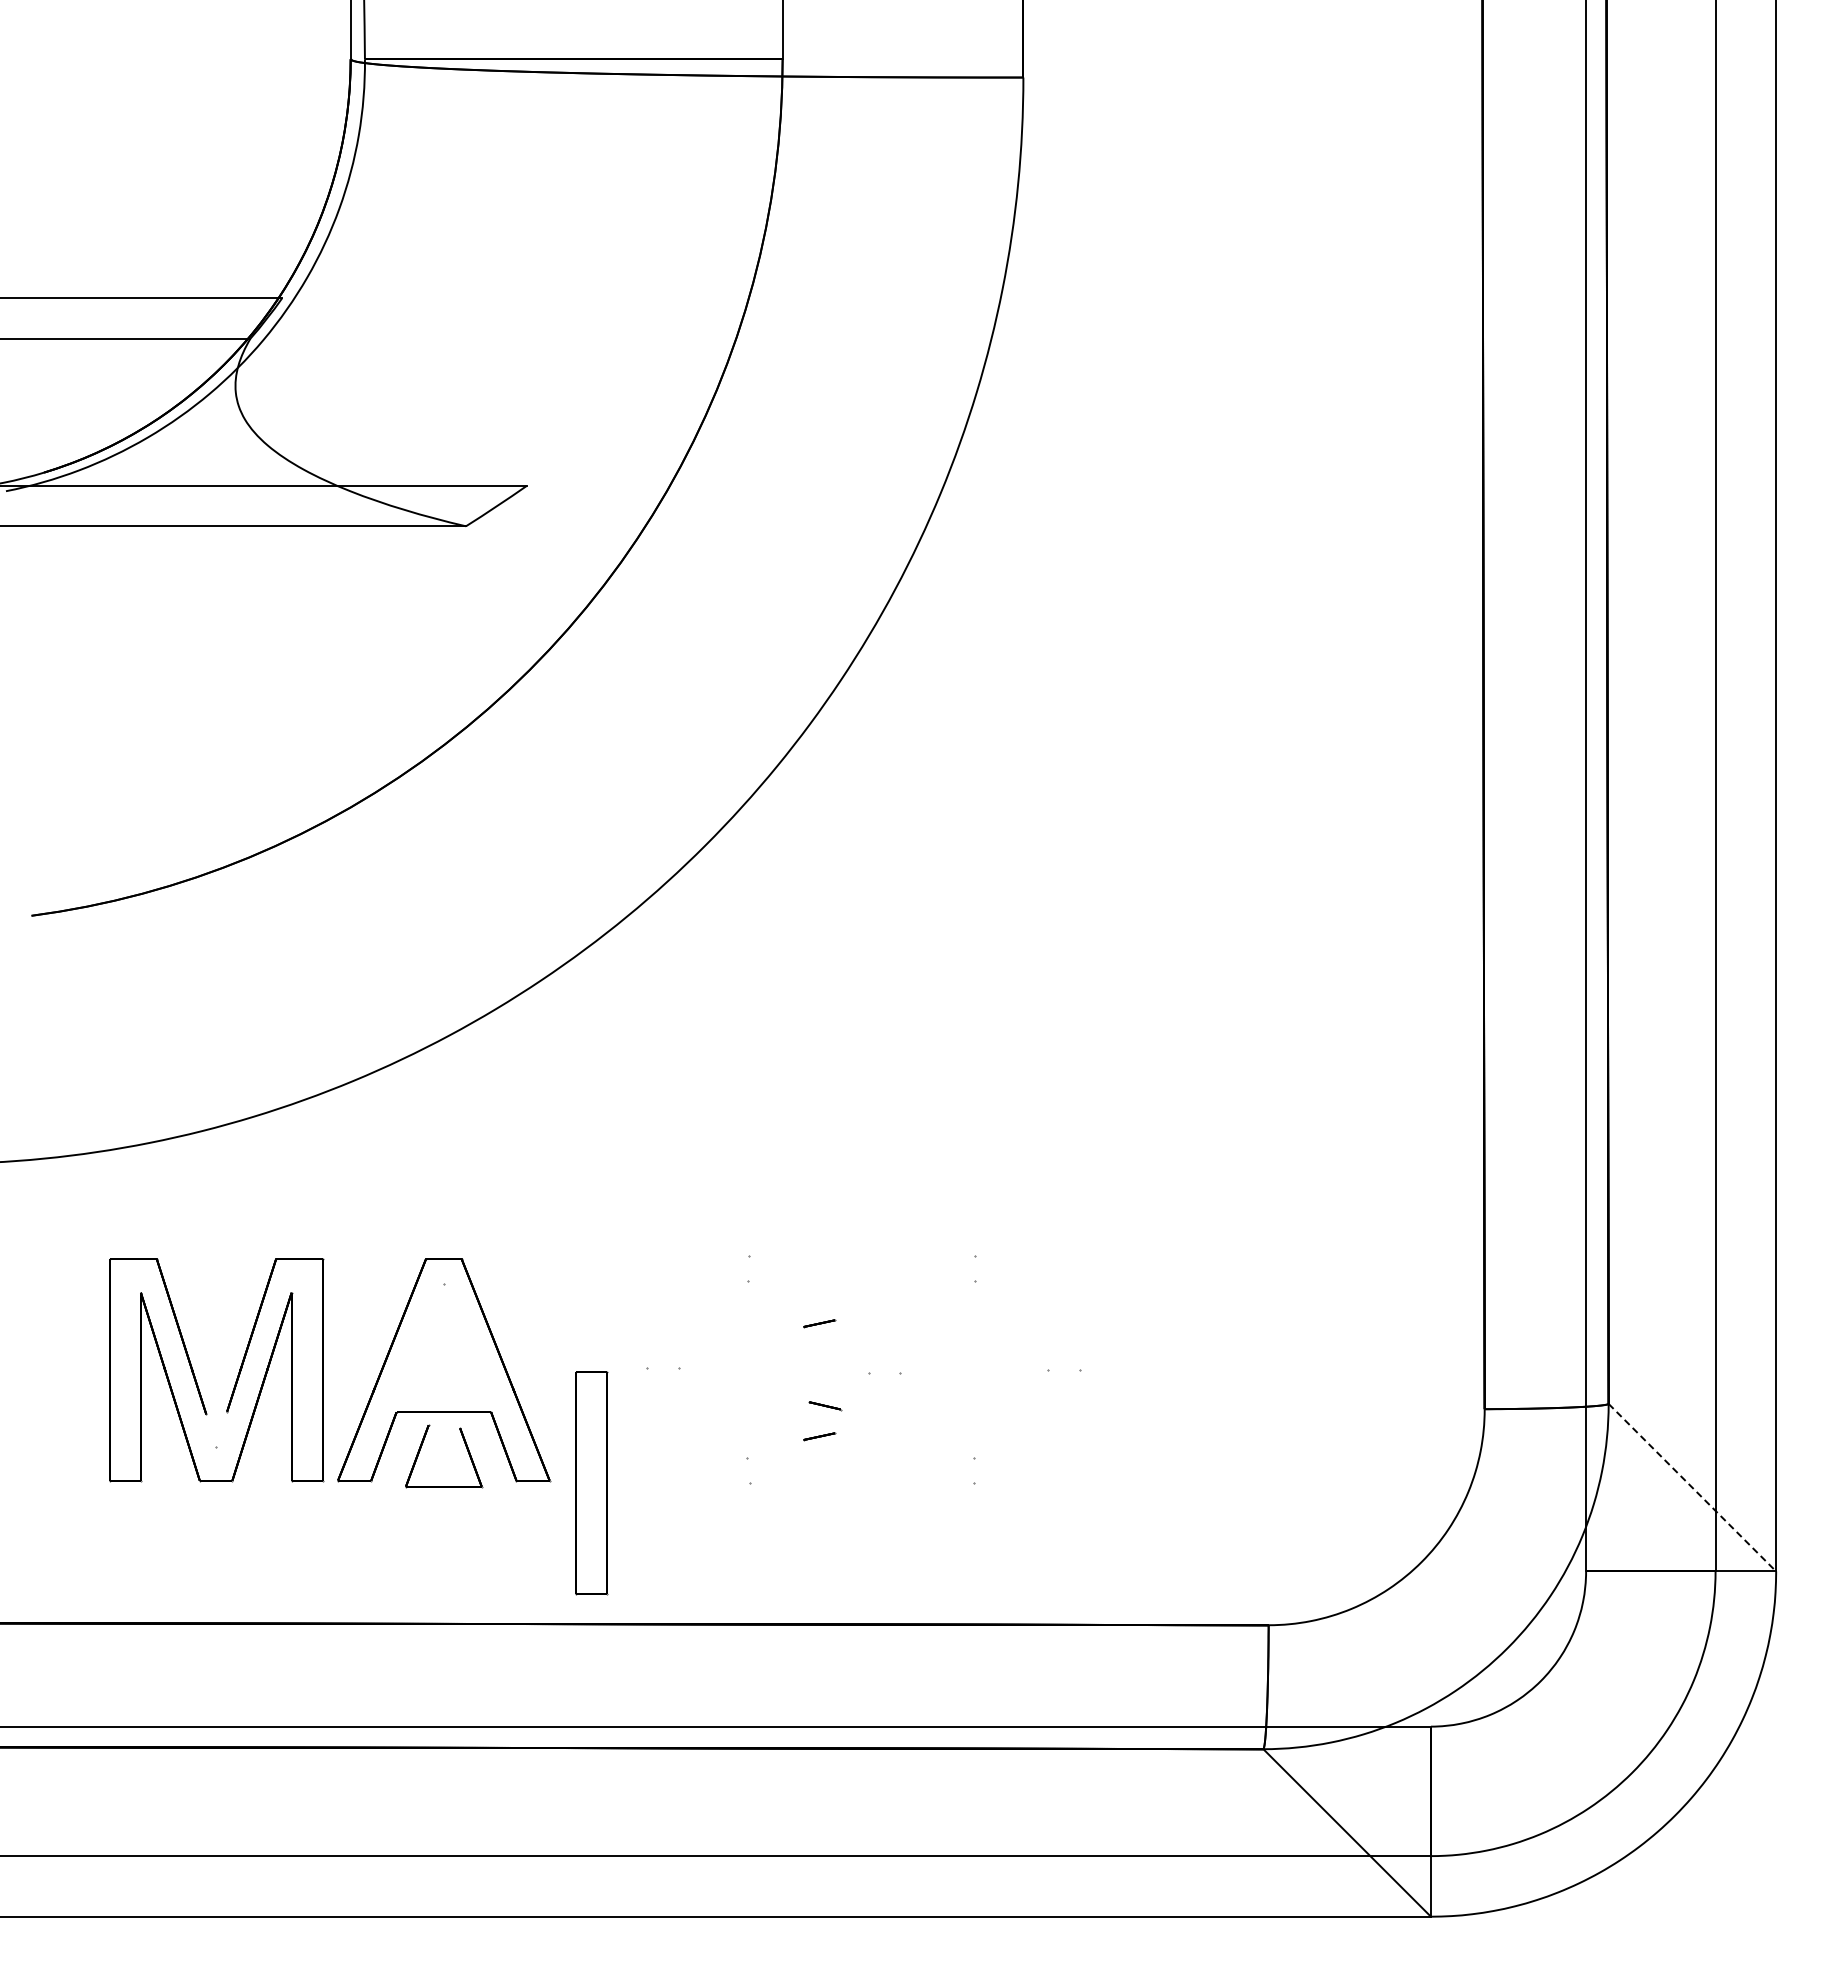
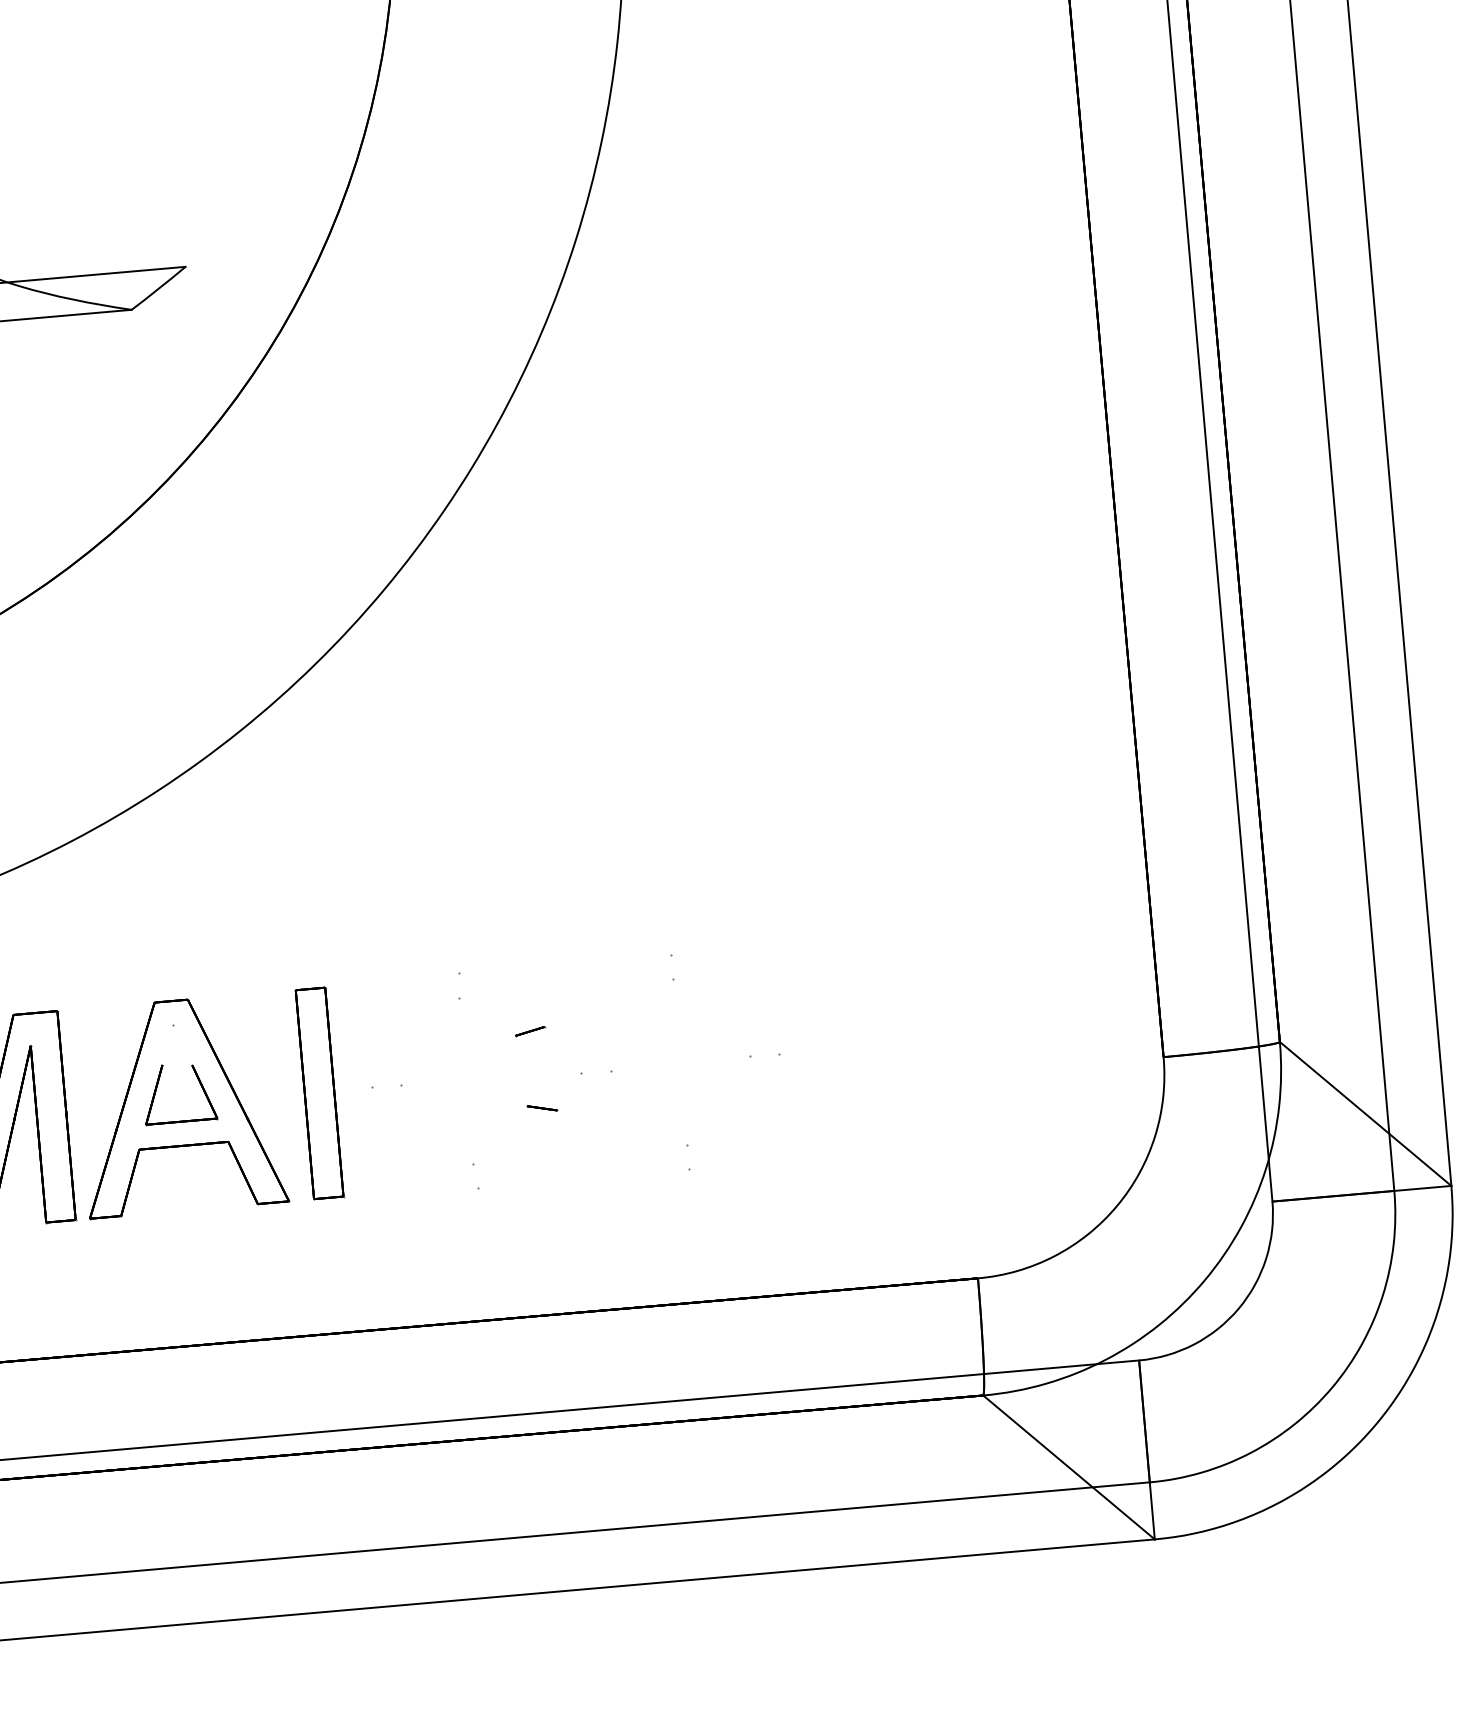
line: (819, 1436) -> (539, 1137), removed
part: (466, 1449) -> (200, 1084), moved
part: (591, 1483) -> (319, 1094), moved
line: (1692, 1488) -> (1365, 1114), dashed -> solid

